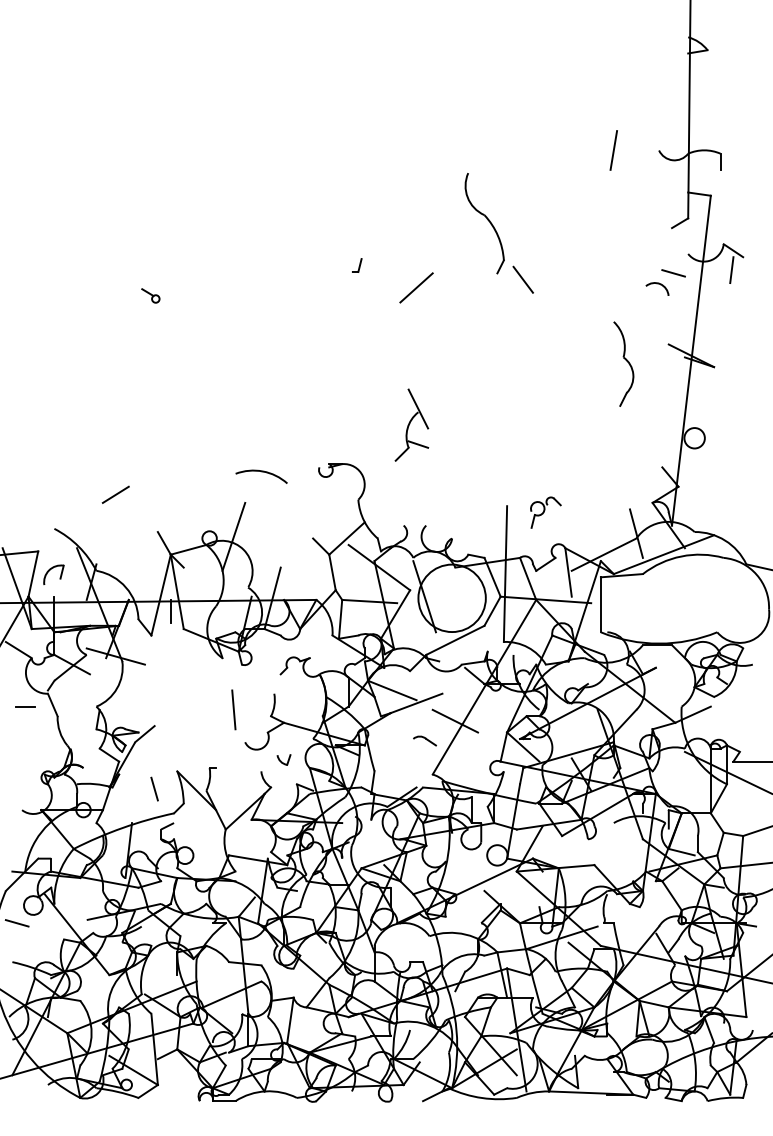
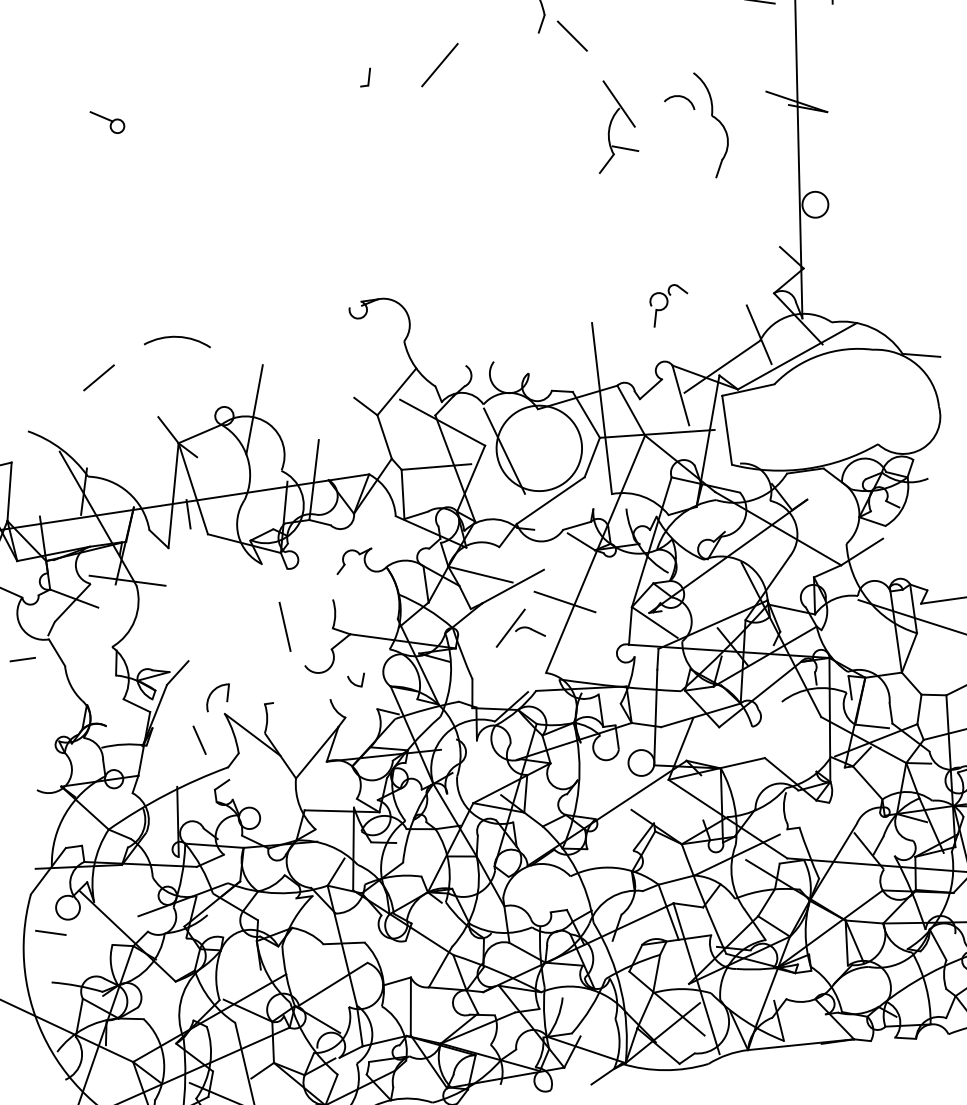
part: (357, 265) -> (366, 77), moved
arc: (657, 284) -> (678, 97), moved
part: (150, 295) -> (107, 121), size x1.43
part: (411, 424) -> (613, 124), moved
arc: (261, 472) -> (176, 338), moved
part: (545, 512) -> (669, 304), moved
part: (53, 574) -> (217, 697), moved
line: (410, 735) -> (511, 627), added

